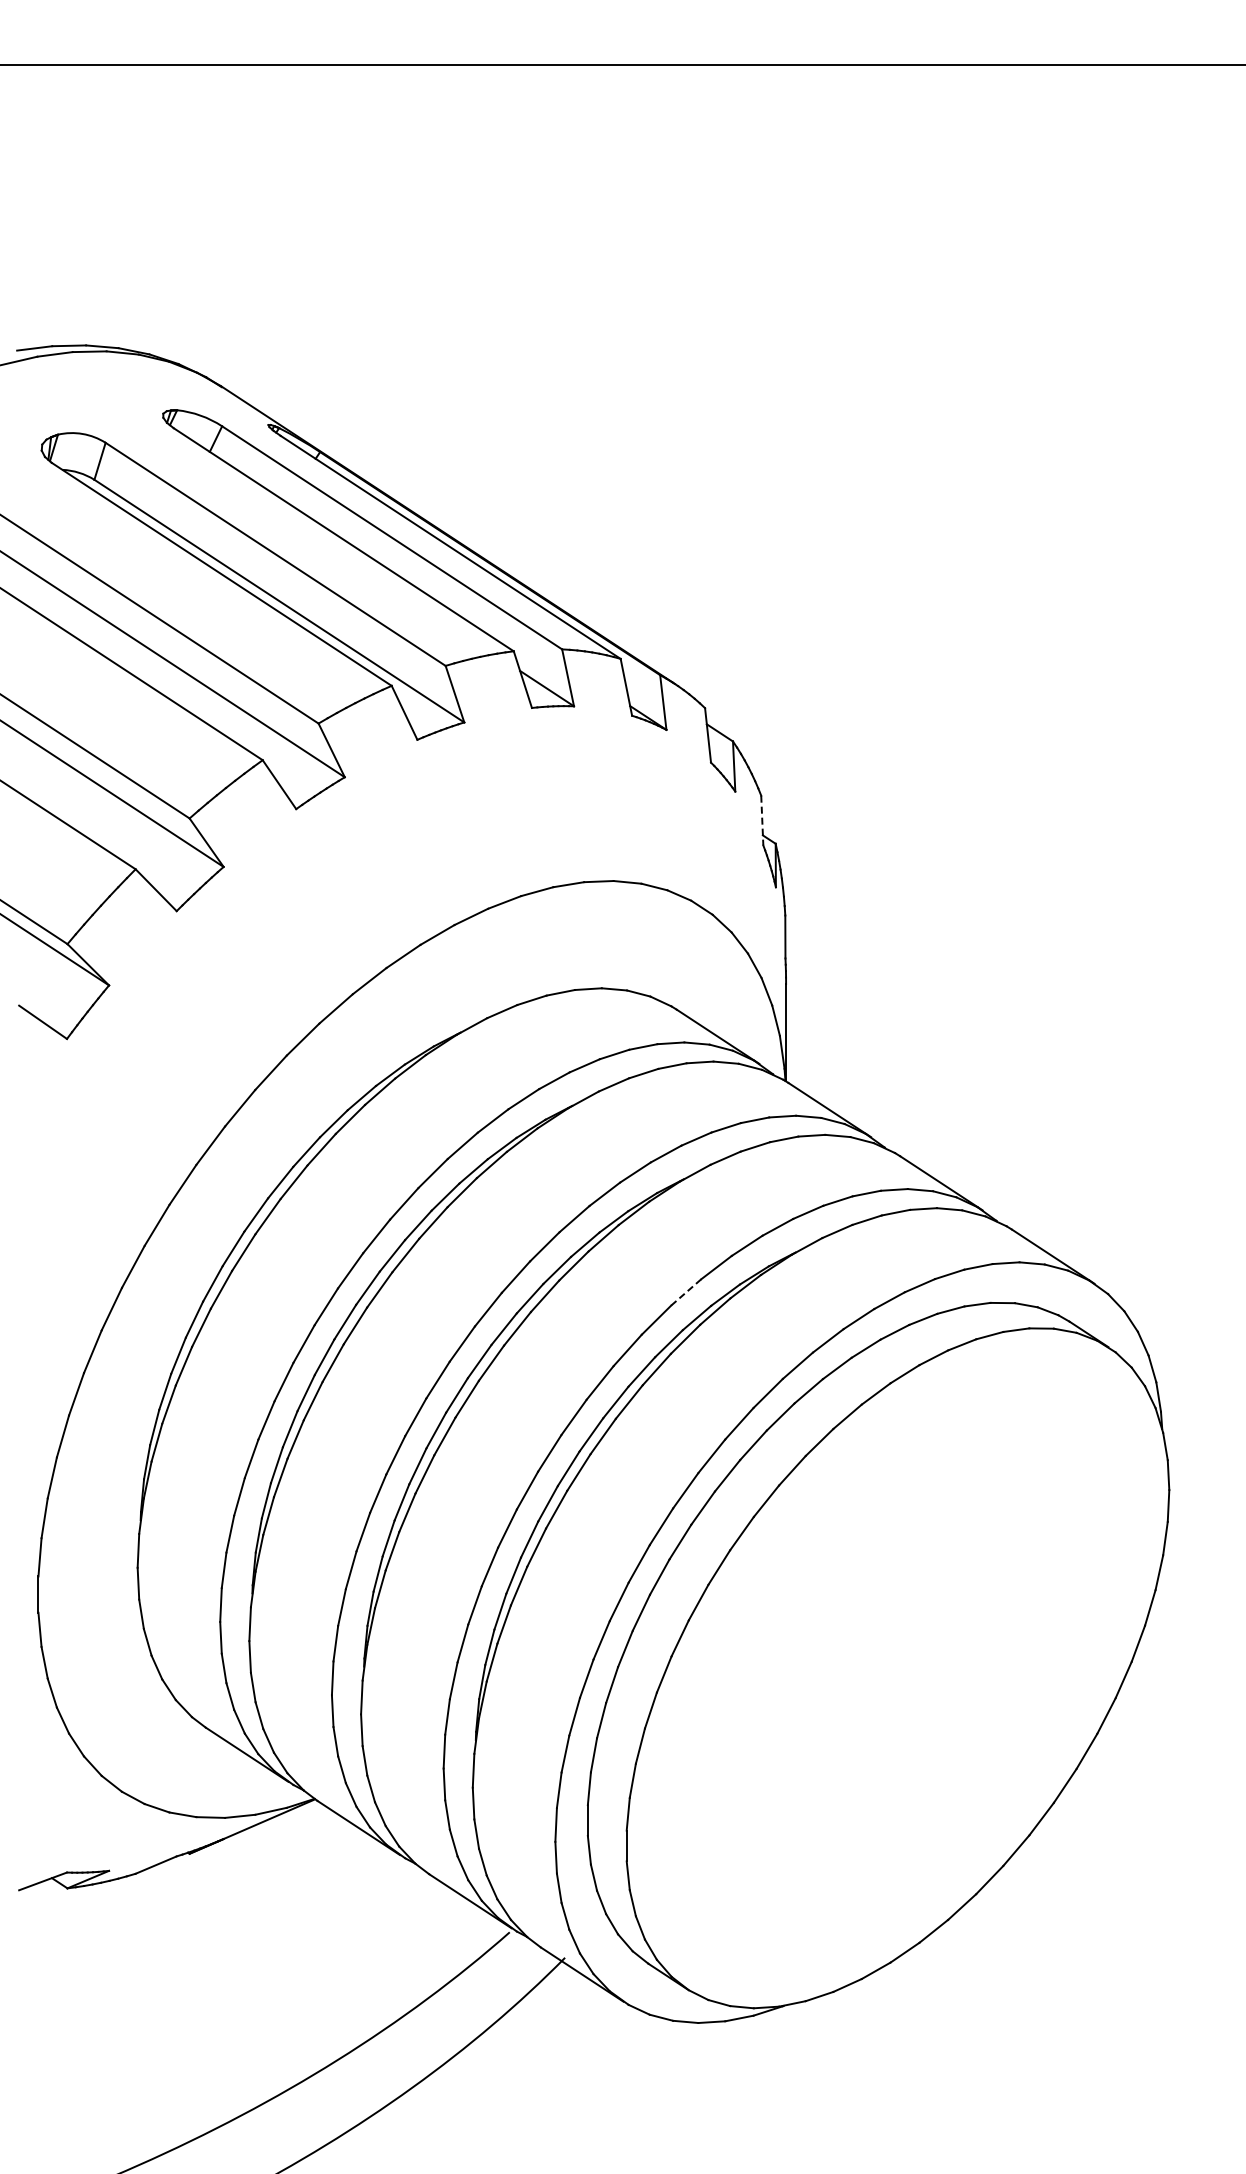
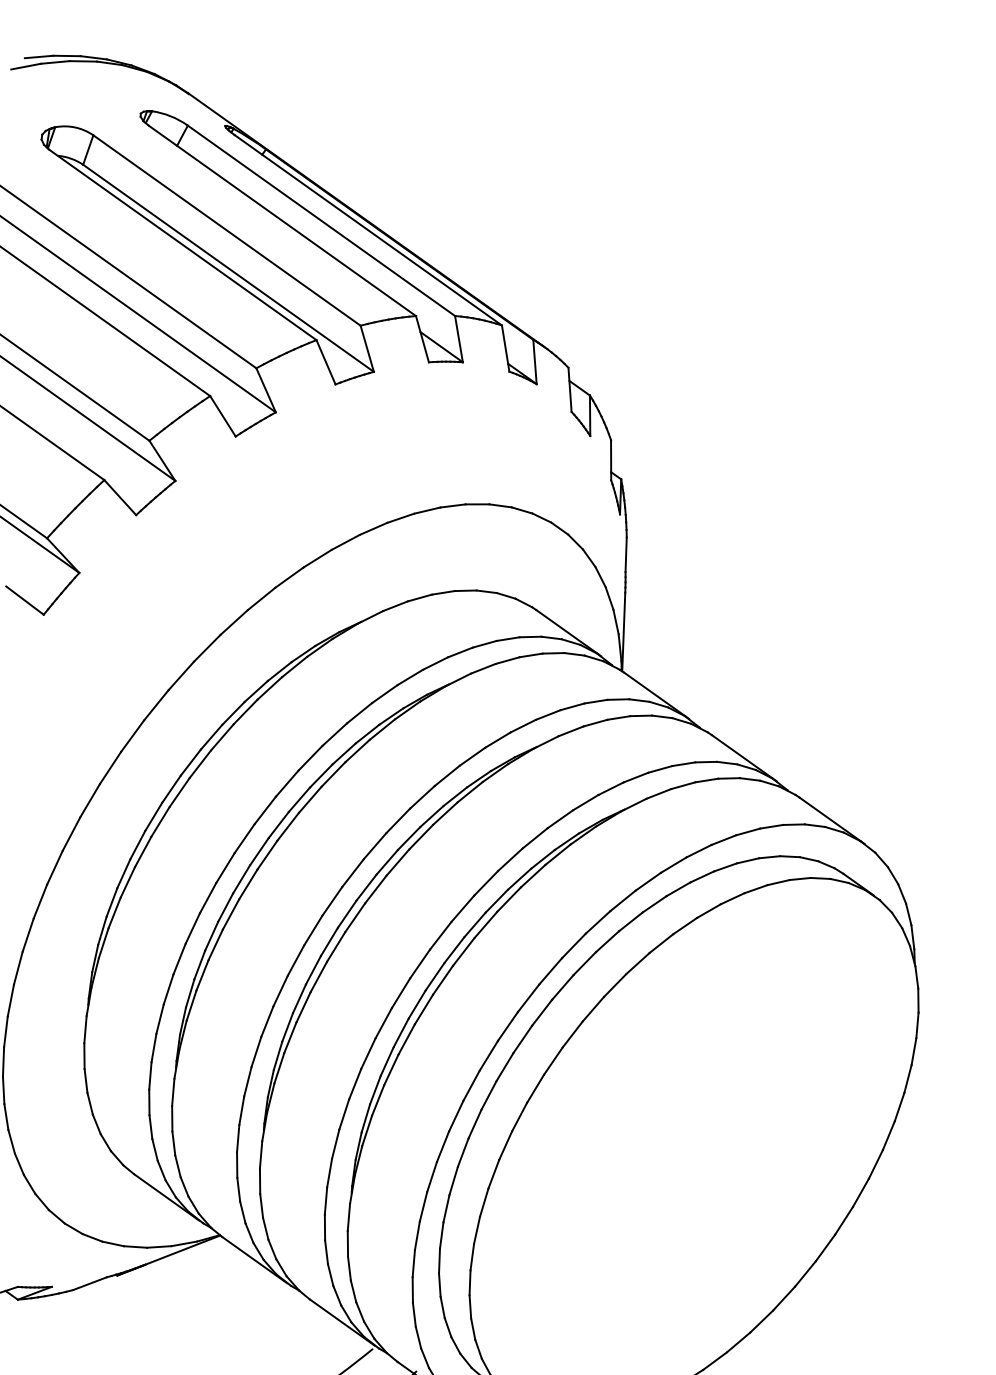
line: (762, 820) -> (611, 460), dashed -> solid
line: (685, 1292) -> (534, 838), dashed -> solid

